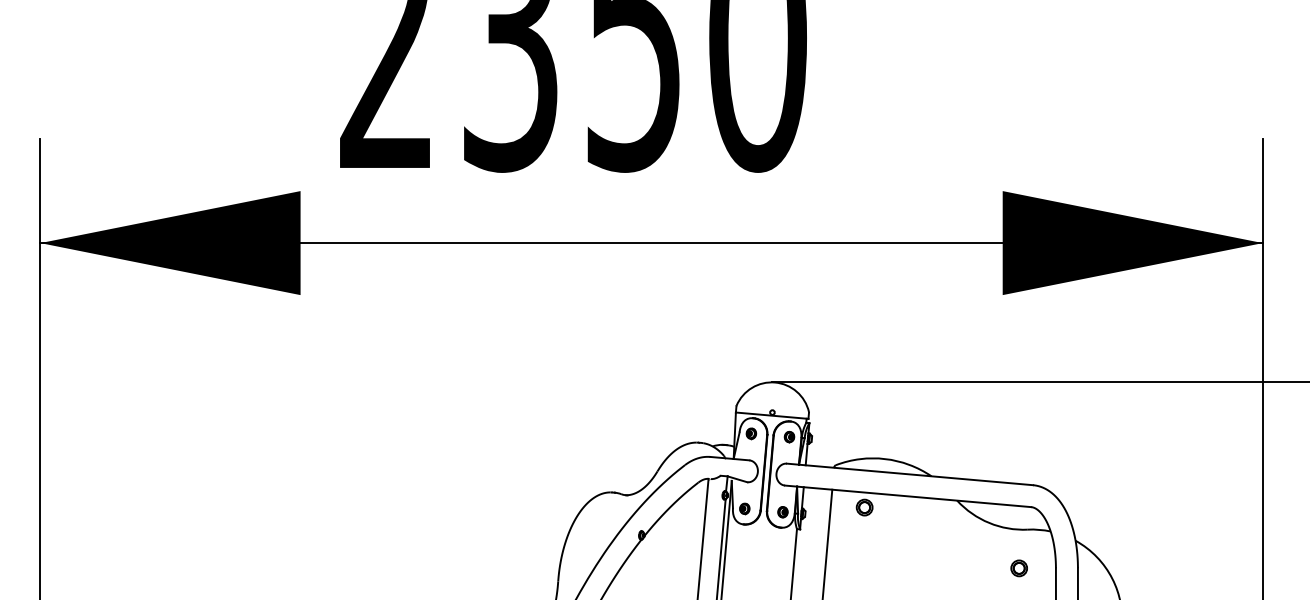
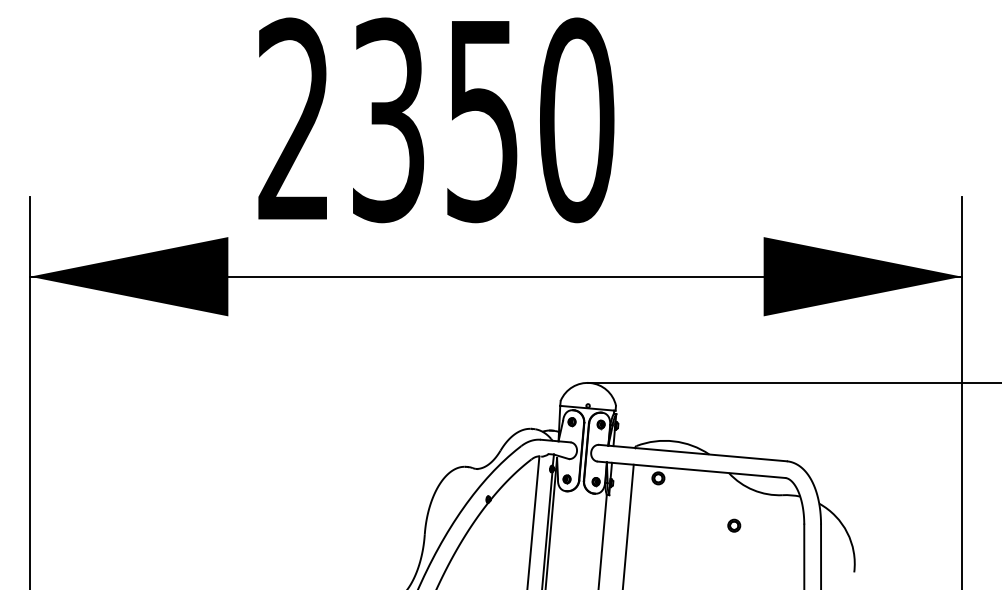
part: (1019, 568) -> (734, 525), moved

